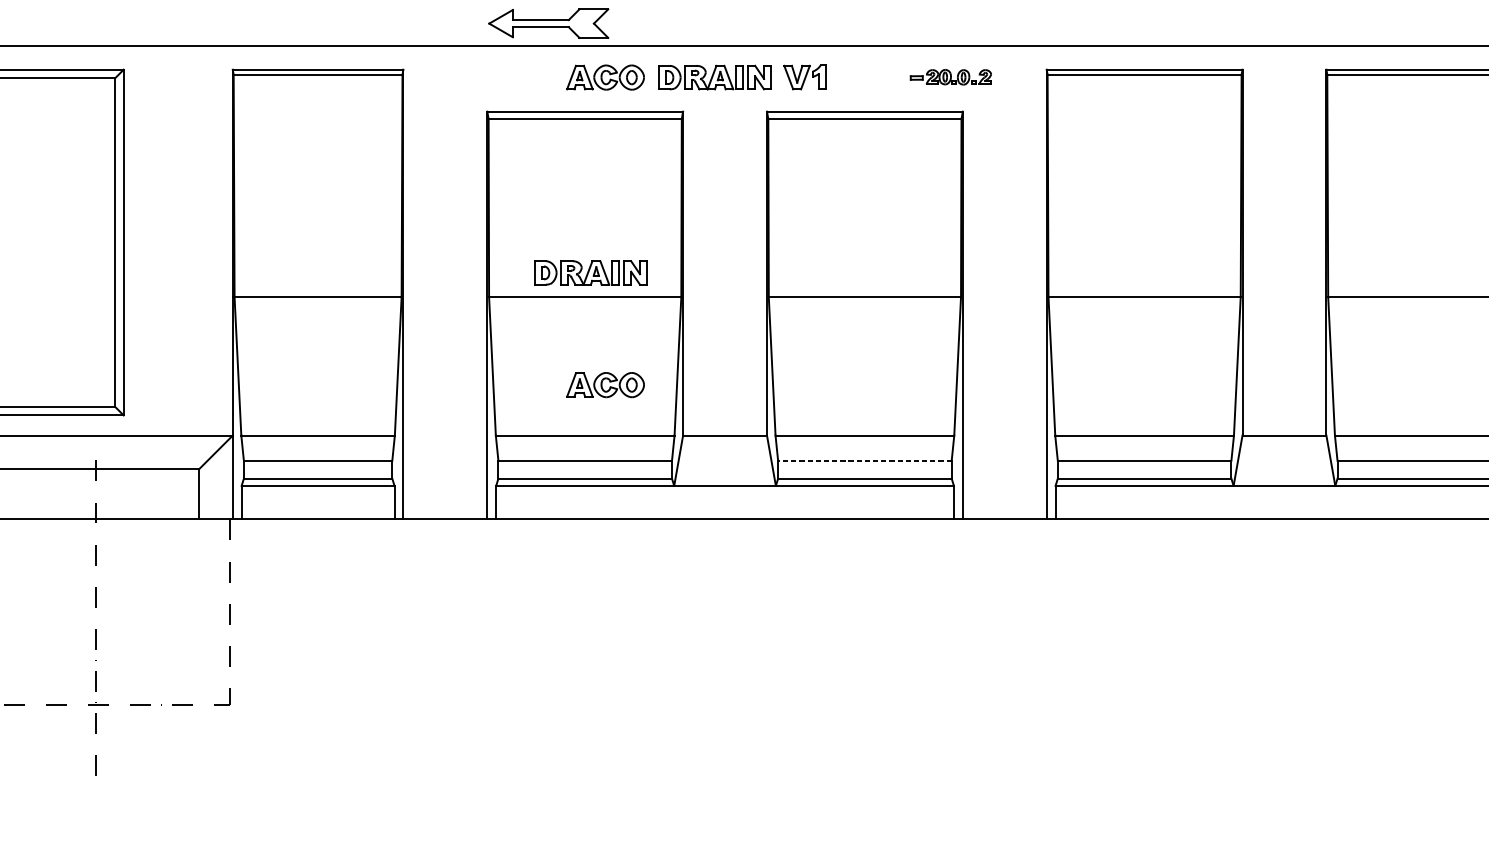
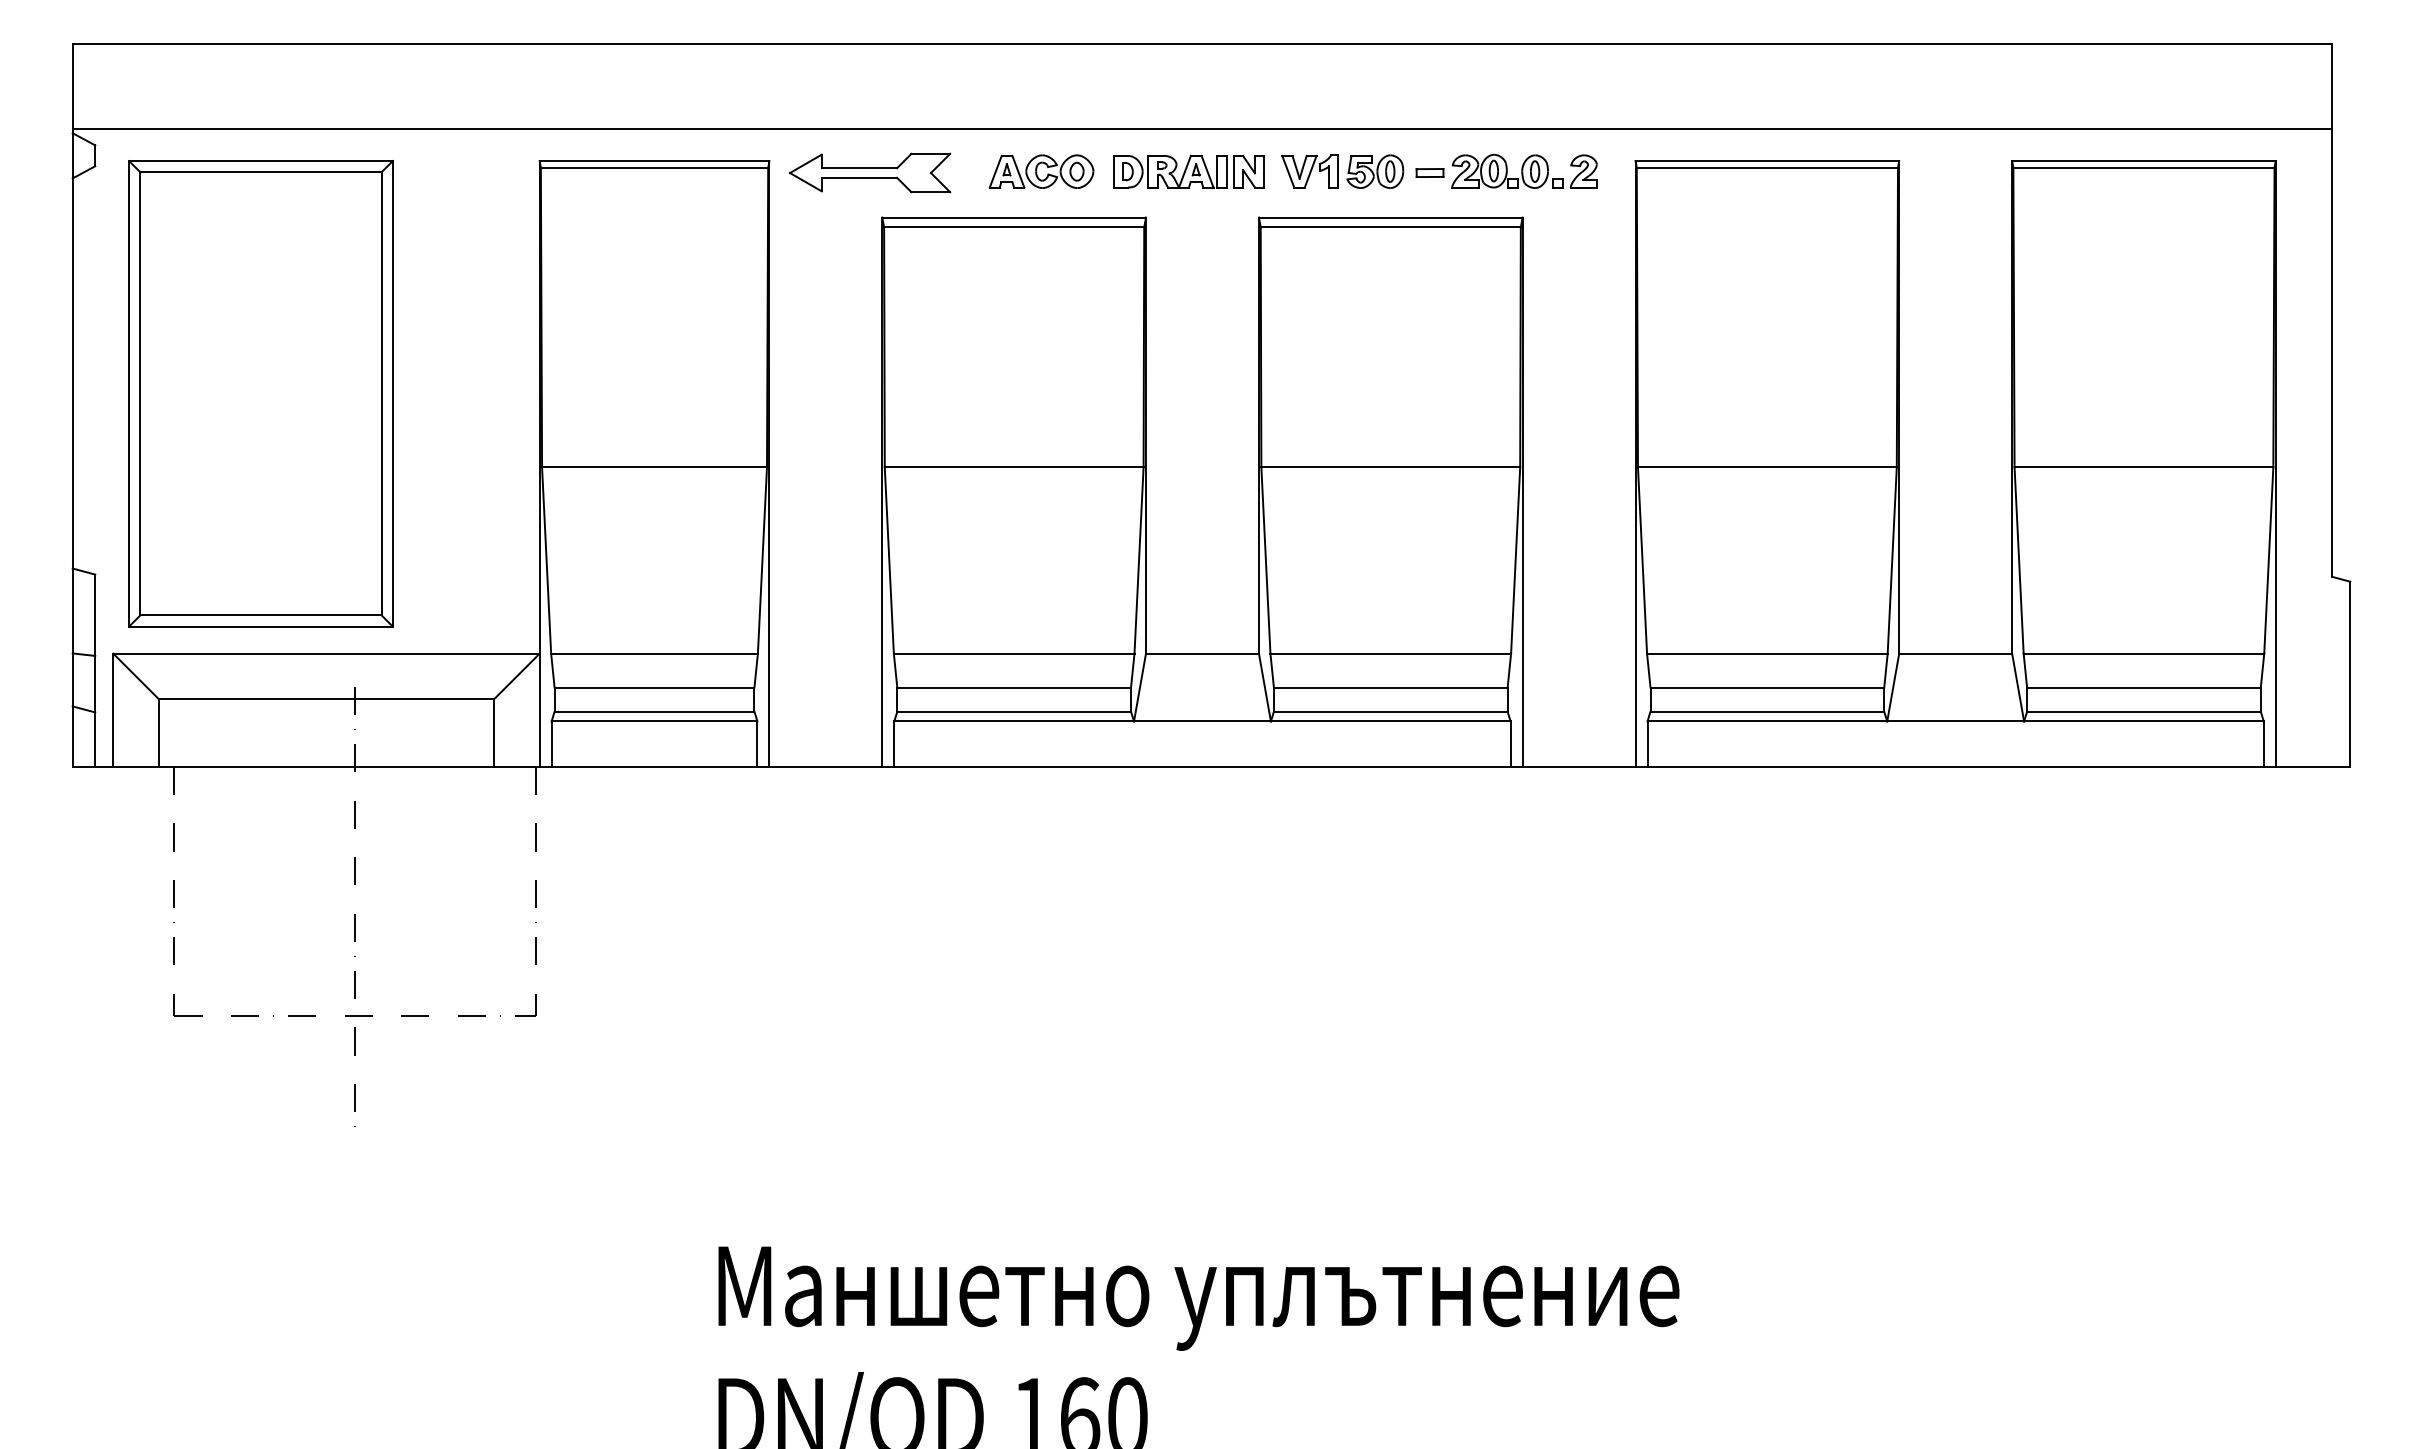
part: (549, 23) -> (870, 172), moved
part: (950, 76) -> (1506, 170), size x1.67
part: (853, 77) -> (1375, 171), added
part: (590, 272) -> (1021, 434), removed
part: (605, 384) -> (1041, 585), removed
line: (864, 460) -> (1390, 687), dashed -> solid

